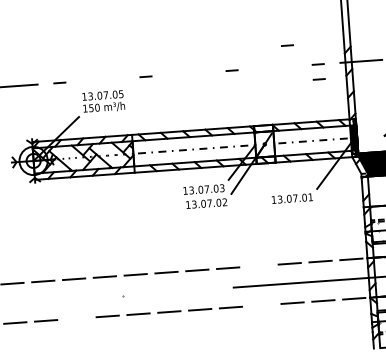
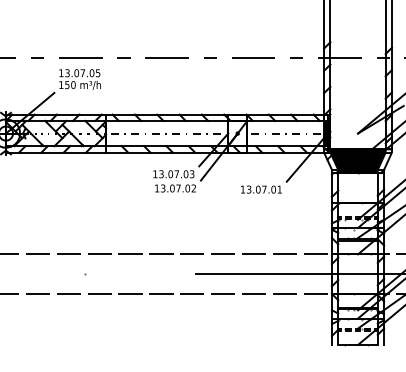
line: (287, 45) -> (267, 36), removed
line: (275, 67) -> (253, 57), added
line: (189, 73) -> (167, 57), added
line: (102, 79) -> (80, 57), added
line: (319, 79) -> (296, 72), removed
line: (258, 265) -> (222, 253), added
line: (261, 305) -> (222, 293), added
line: (76, 318) -> (37, 293), added

